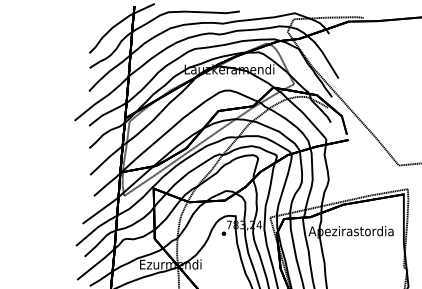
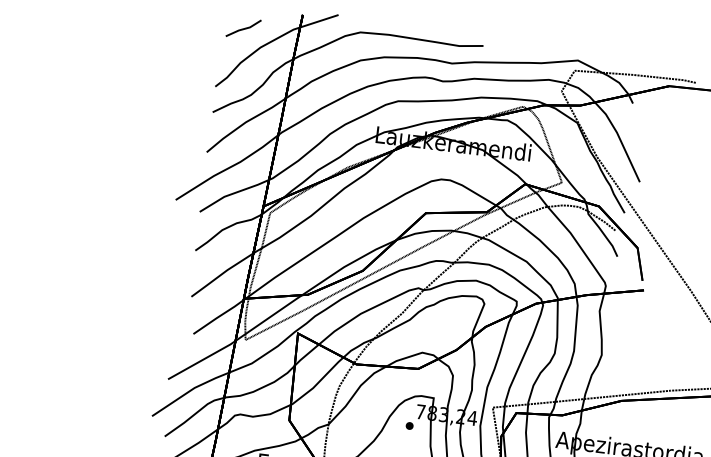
line: (101, 17) -> (243, 27), added

